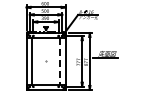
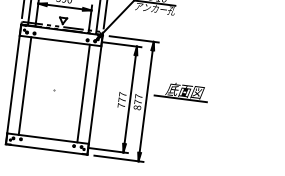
line: (60, 61) -> (84, 93), dashed -> solid

